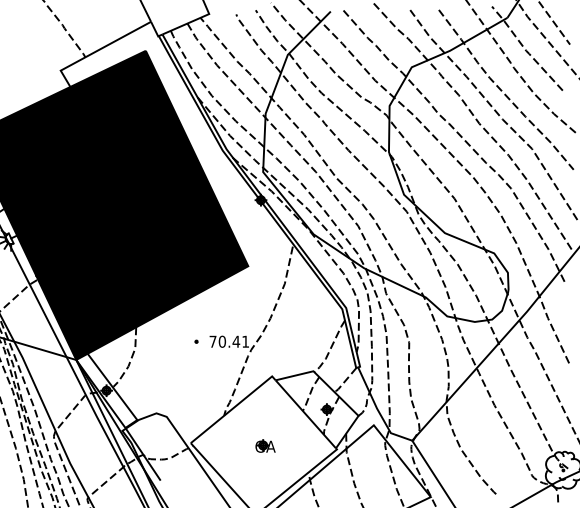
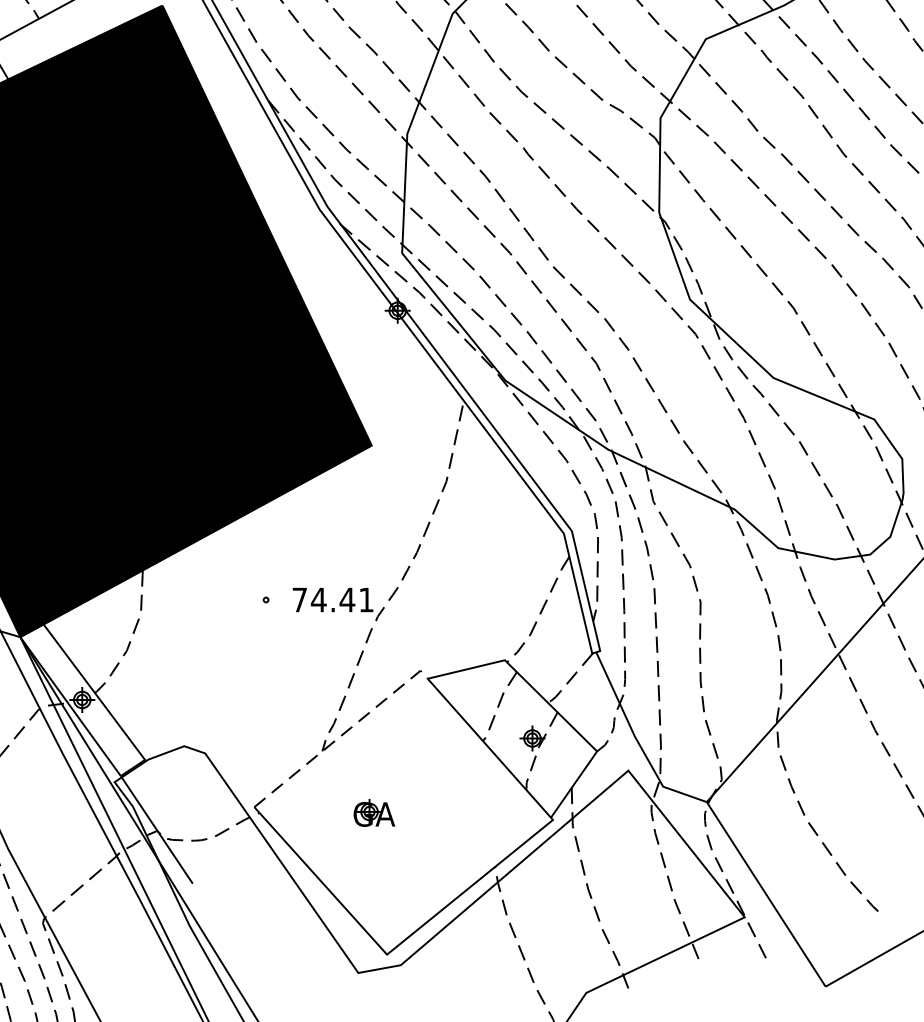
text: (222, 341) -> (319, 599), 70.41 -> 74.41
line: (234, 407) -> (343, 734), solid -> dashed
part: (265, 445) -> (374, 811), moved

